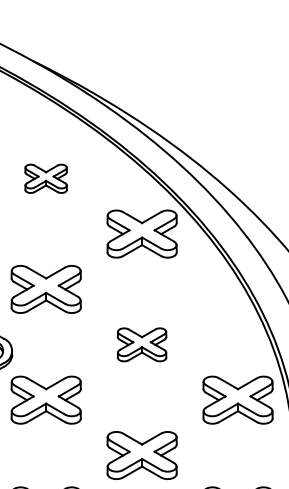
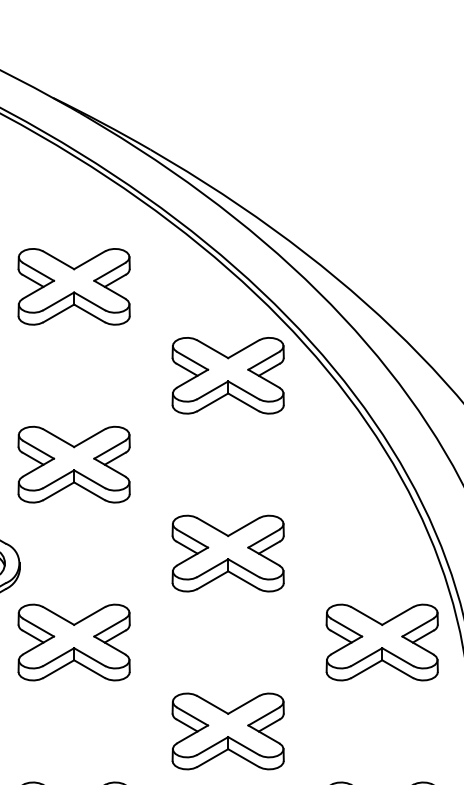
part: (45, 178) -> (72, 286), size x1.67
part: (141, 344) -> (227, 553), size x1.43

